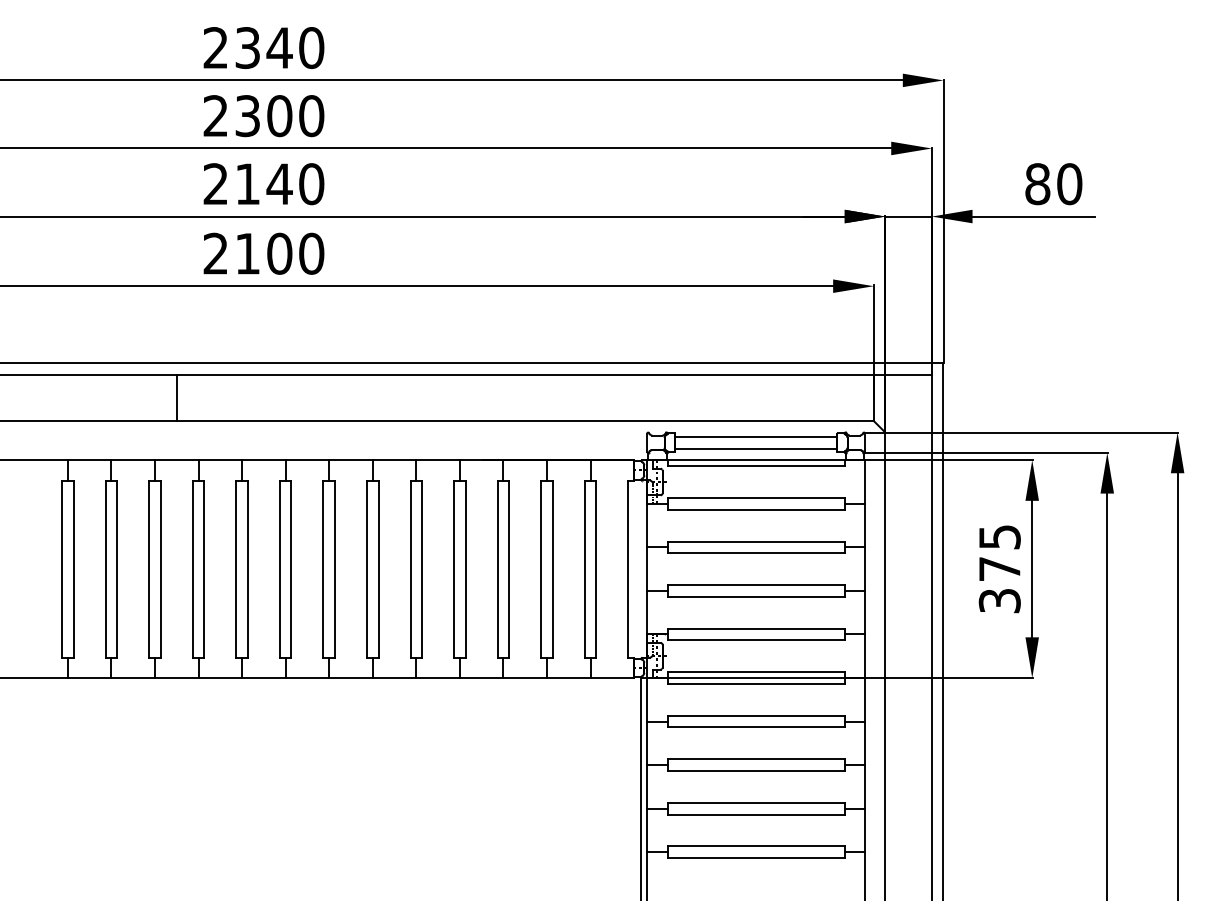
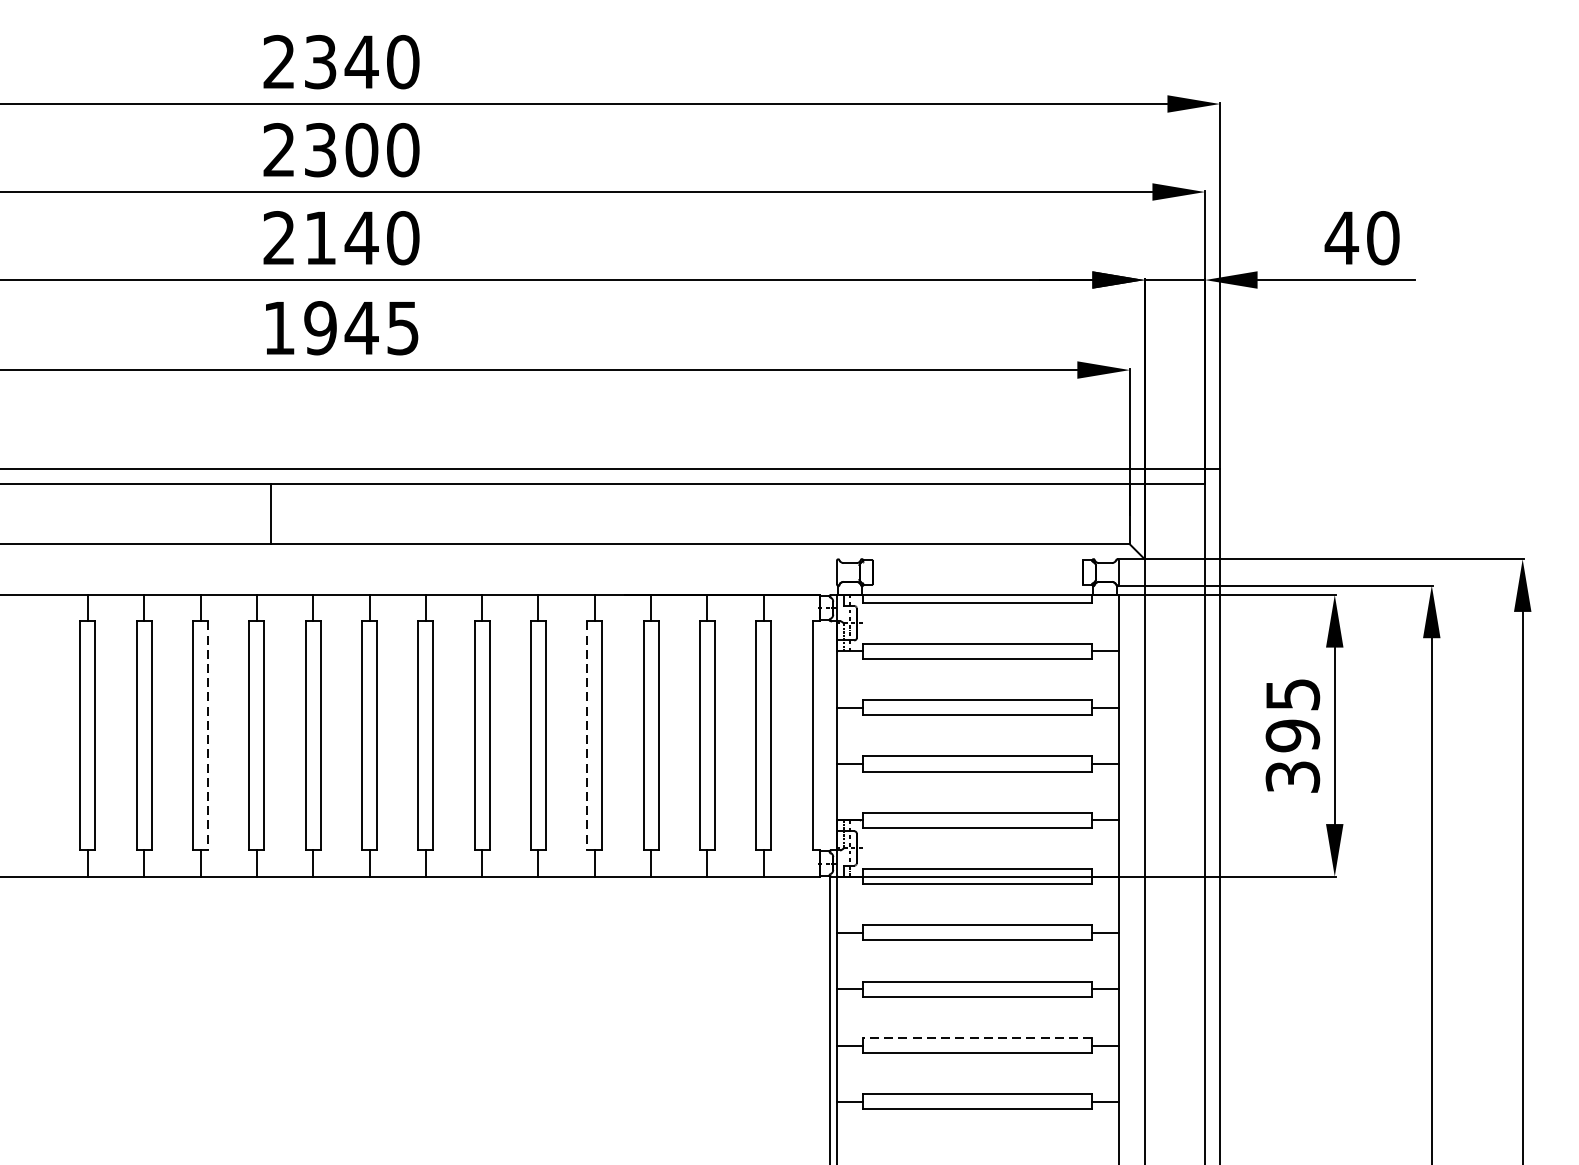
text: (1037, 184) -> (1341, 238), 80 -> 40
text: (263, 253) -> (340, 327), 2100 -> 1945
line: (176, 397) -> (271, 513), moved
line: (755, 436) -> (976, 564), removed
line: (755, 448) -> (976, 579), removed
text: (999, 568) -> (1292, 735), 375 -> 395
line: (160, 569) -> (207, 736), solid -> dashed
line: (454, 569) -> (587, 736), solid -> dashed
line: (756, 802) -> (978, 1037), solid -> dashed

